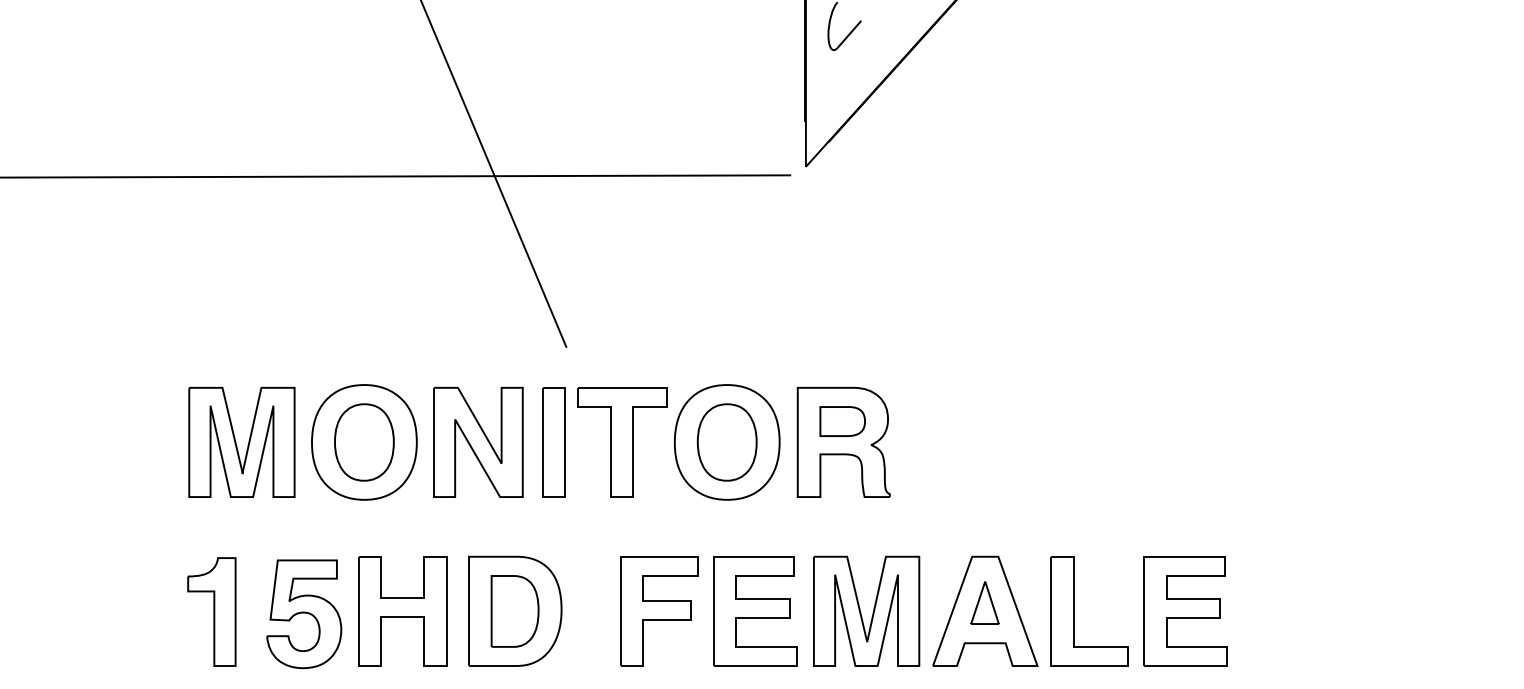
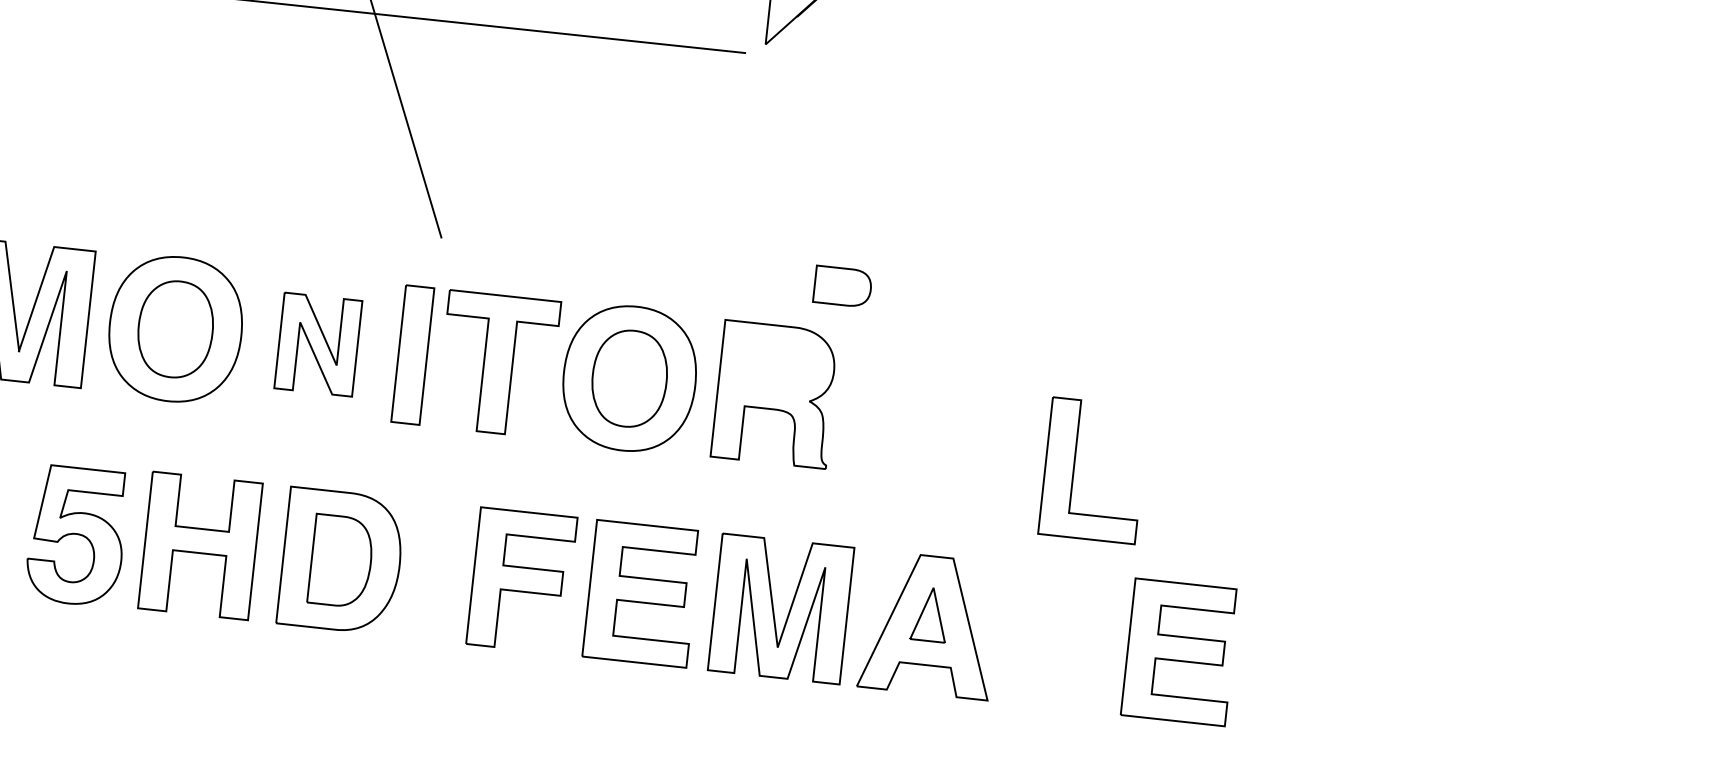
part: (842, 421) -> (842, 286), moved
part: (478, 441) -> (318, 343), size x0.7
part: (1074, 611) -> (1074, 468), moved

